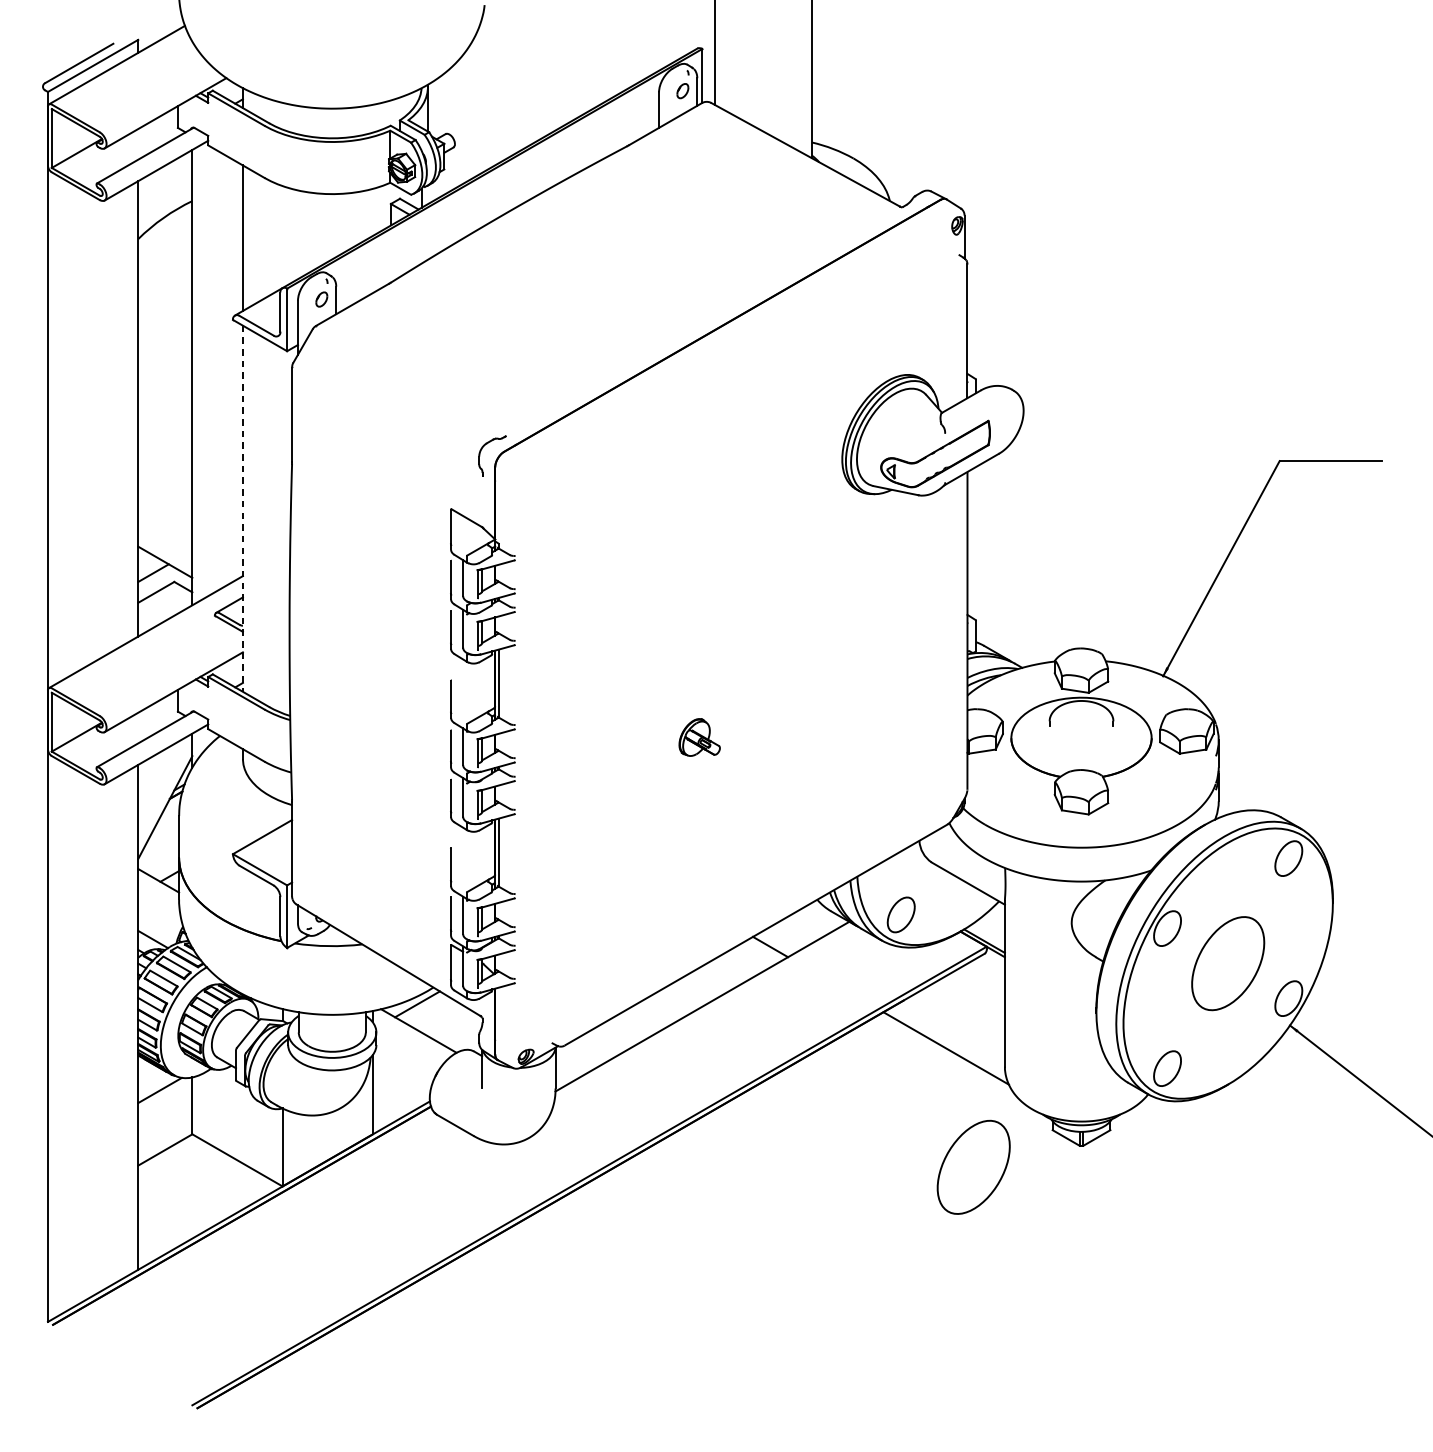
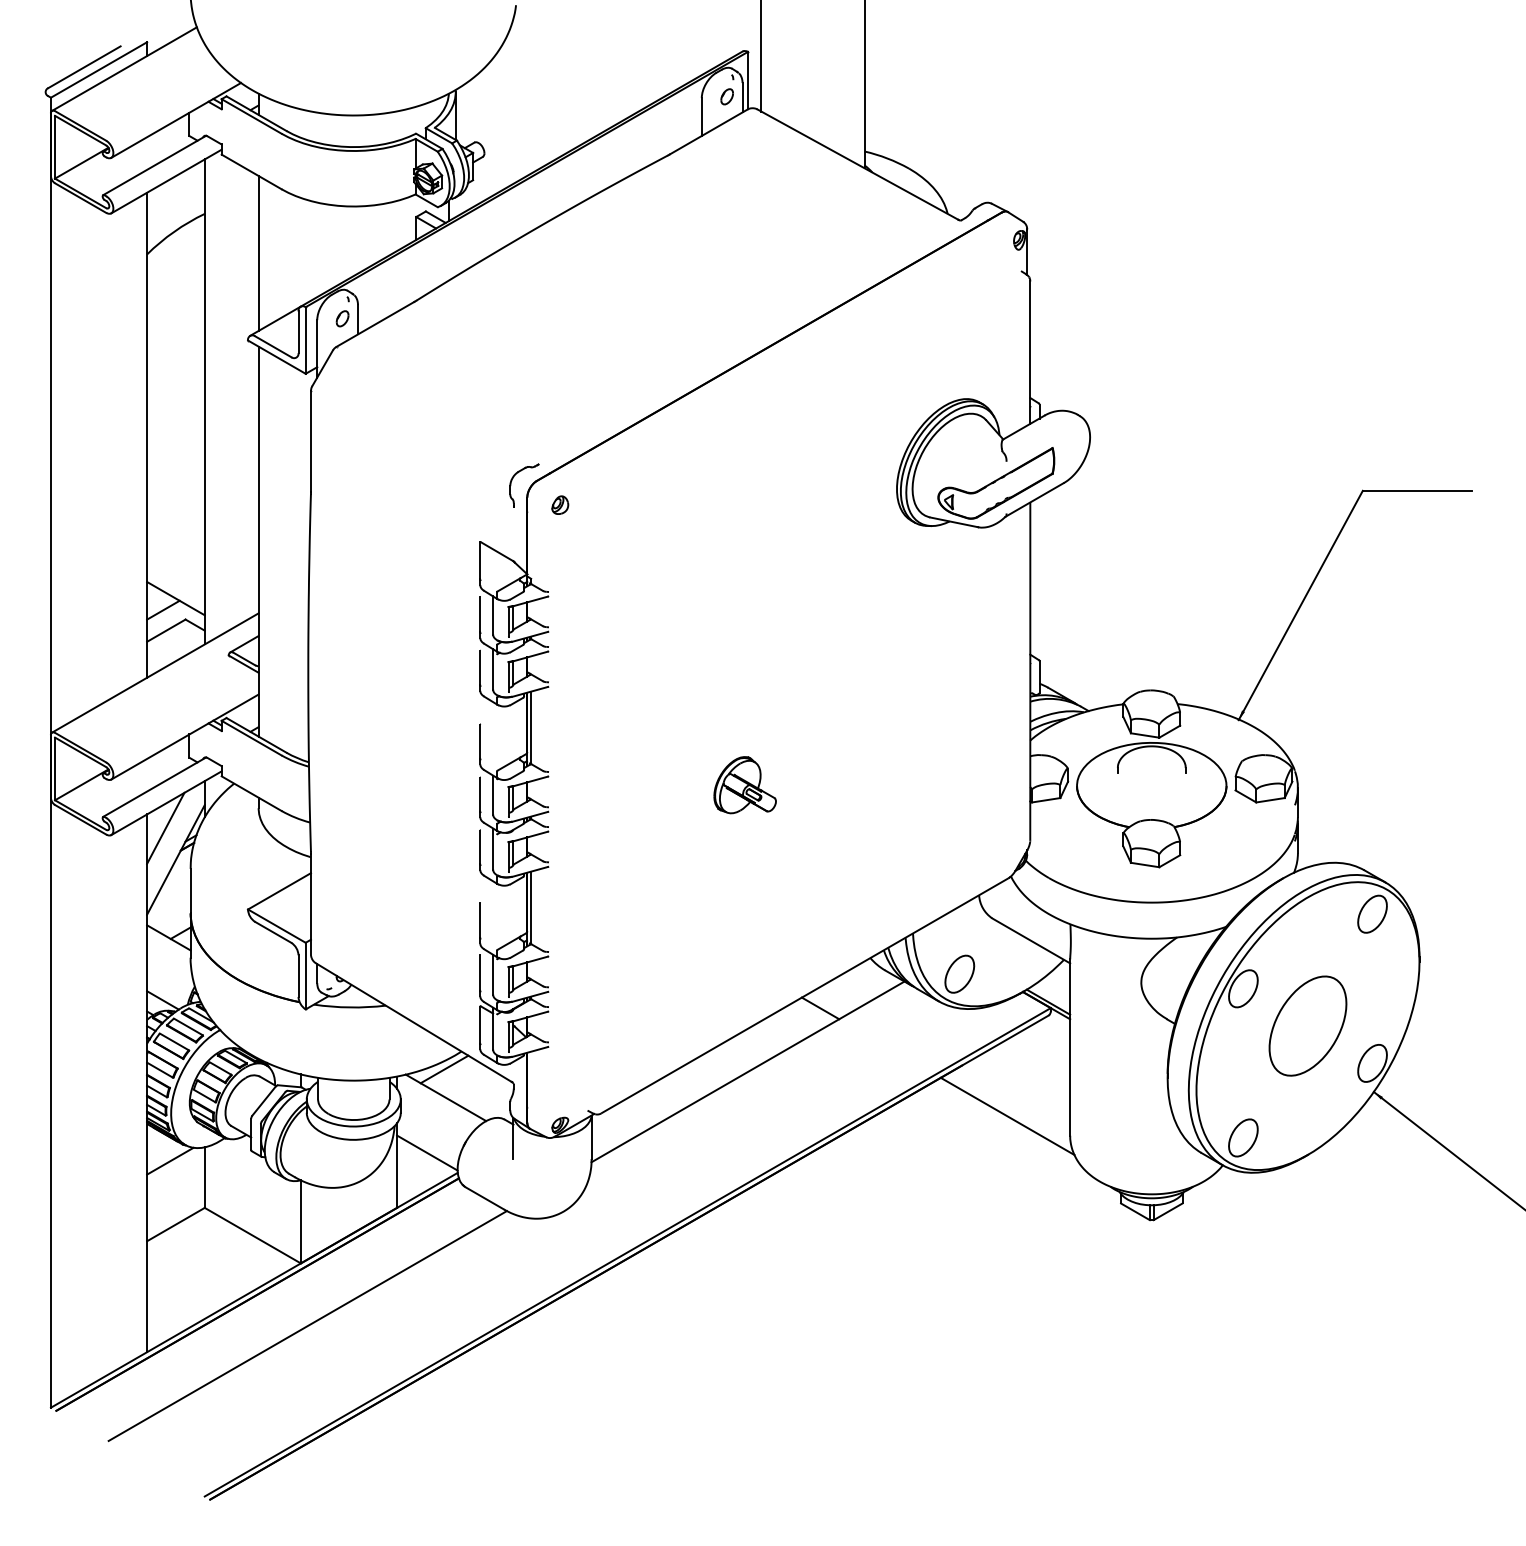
part: (526, 473) -> (560, 504), added
line: (242, 508) -> (258, 541), dashed -> solid
part: (699, 737) -> (744, 785), size x1.43
line: (155, 777) -> (165, 827), added
line: (401, 1082) -> (427, 1152), added
part: (973, 1166) -> (1036, 1242), removed
line: (288, 1244) -> (307, 1325), added

